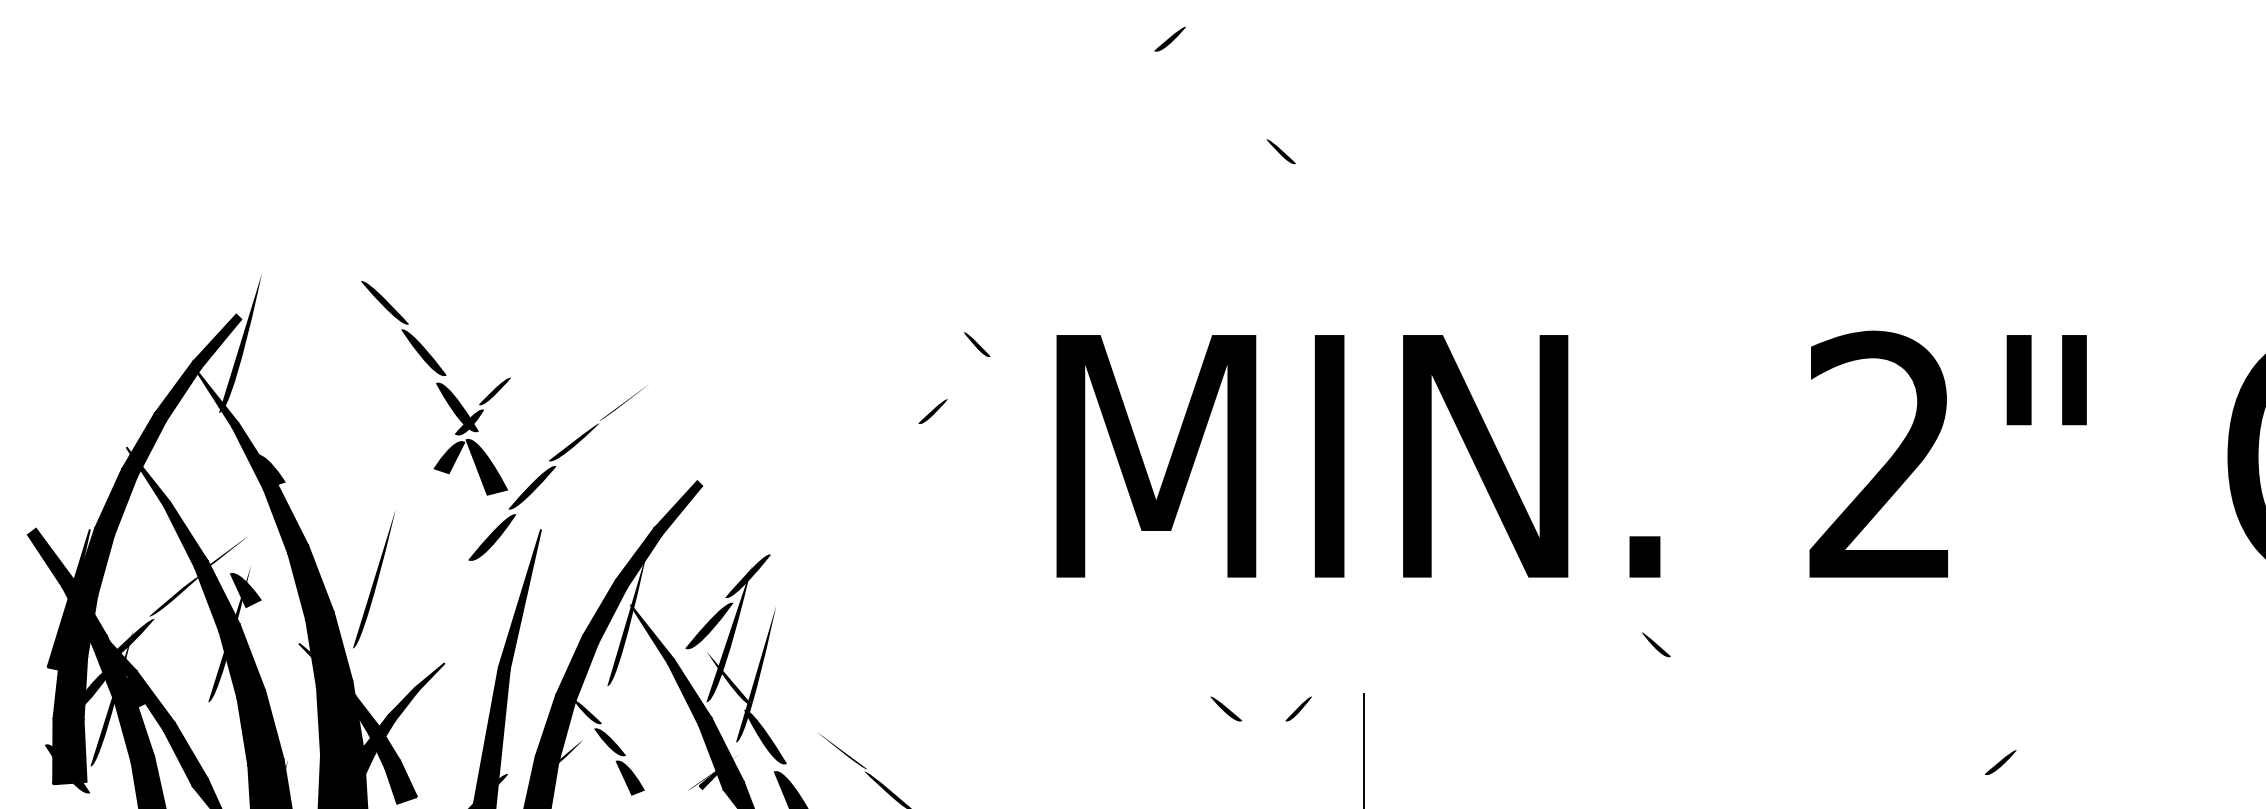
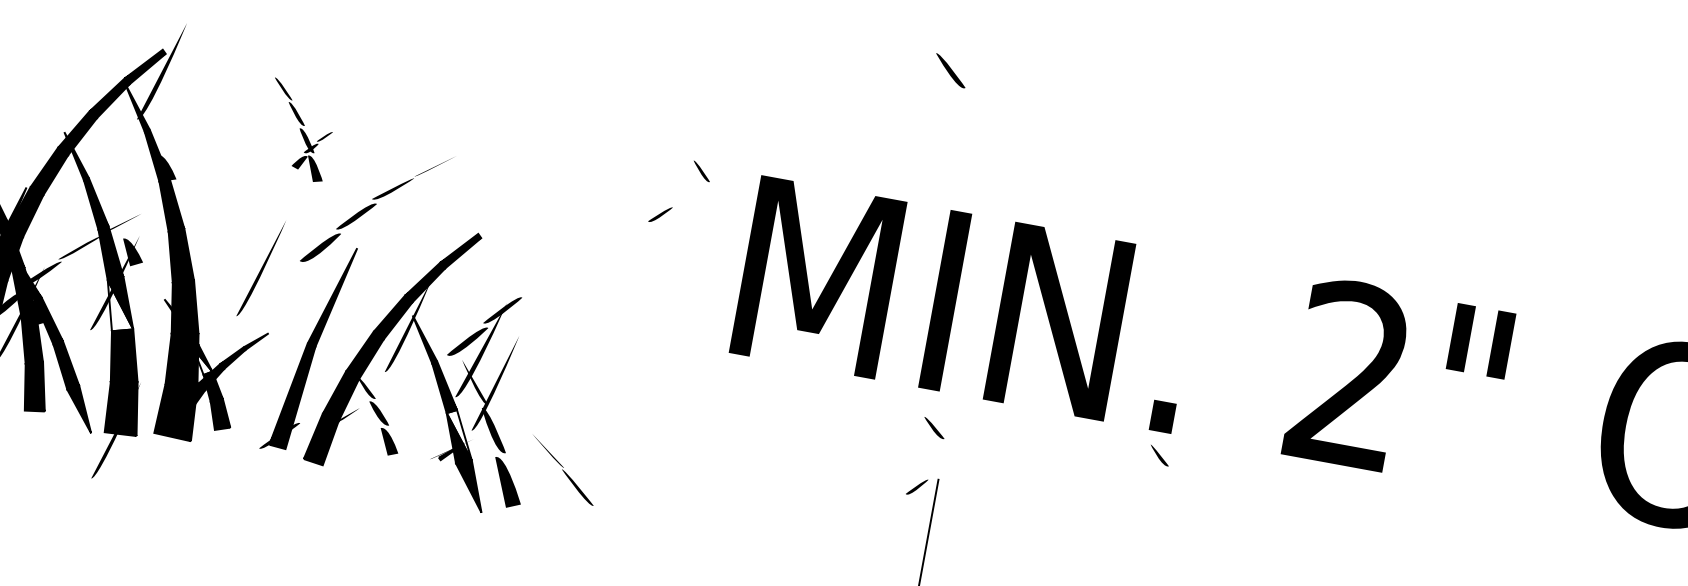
part: (1280, 151) -> (950, 70), size x1.6
part: (435, 388) -> (298, 130), size x0.6
part: (374, 579) -> (261, 268), moved
part: (1656, 644) -> (1159, 455), moved
fill: (242, 665) -> (120, 307), removed
part: (1226, 708) -> (934, 427), moved
line: (1298, 708) -> (916, 486), moved
fill: (364, 717) -> (202, 362), removed
fill: (721, 750) -> (459, 434), removed

